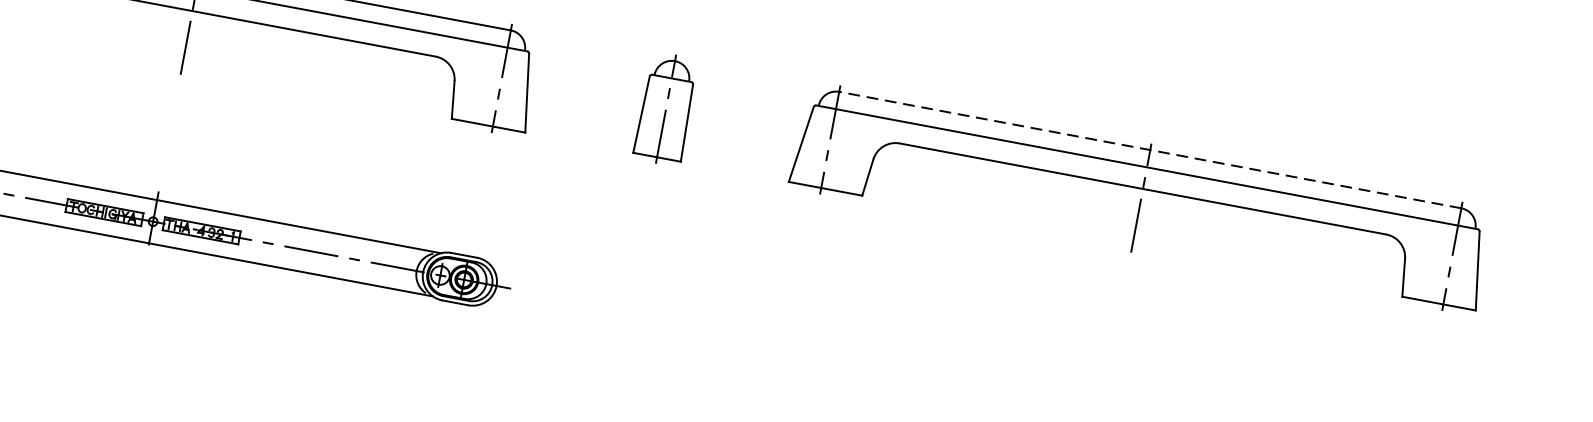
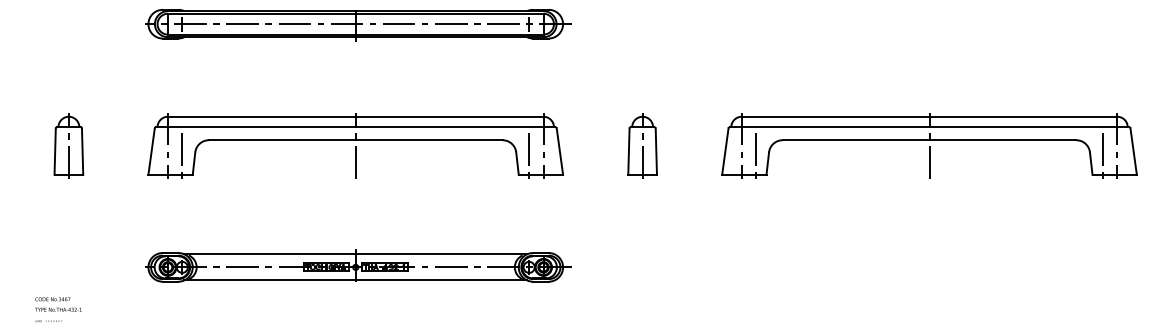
line: (475, 90) -> (529, 155), added
line: (1150, 149) -> (929, 116), dashed -> solid
line: (851, 160) -> (756, 155), added
line: (1424, 267) -> (1102, 155), added

